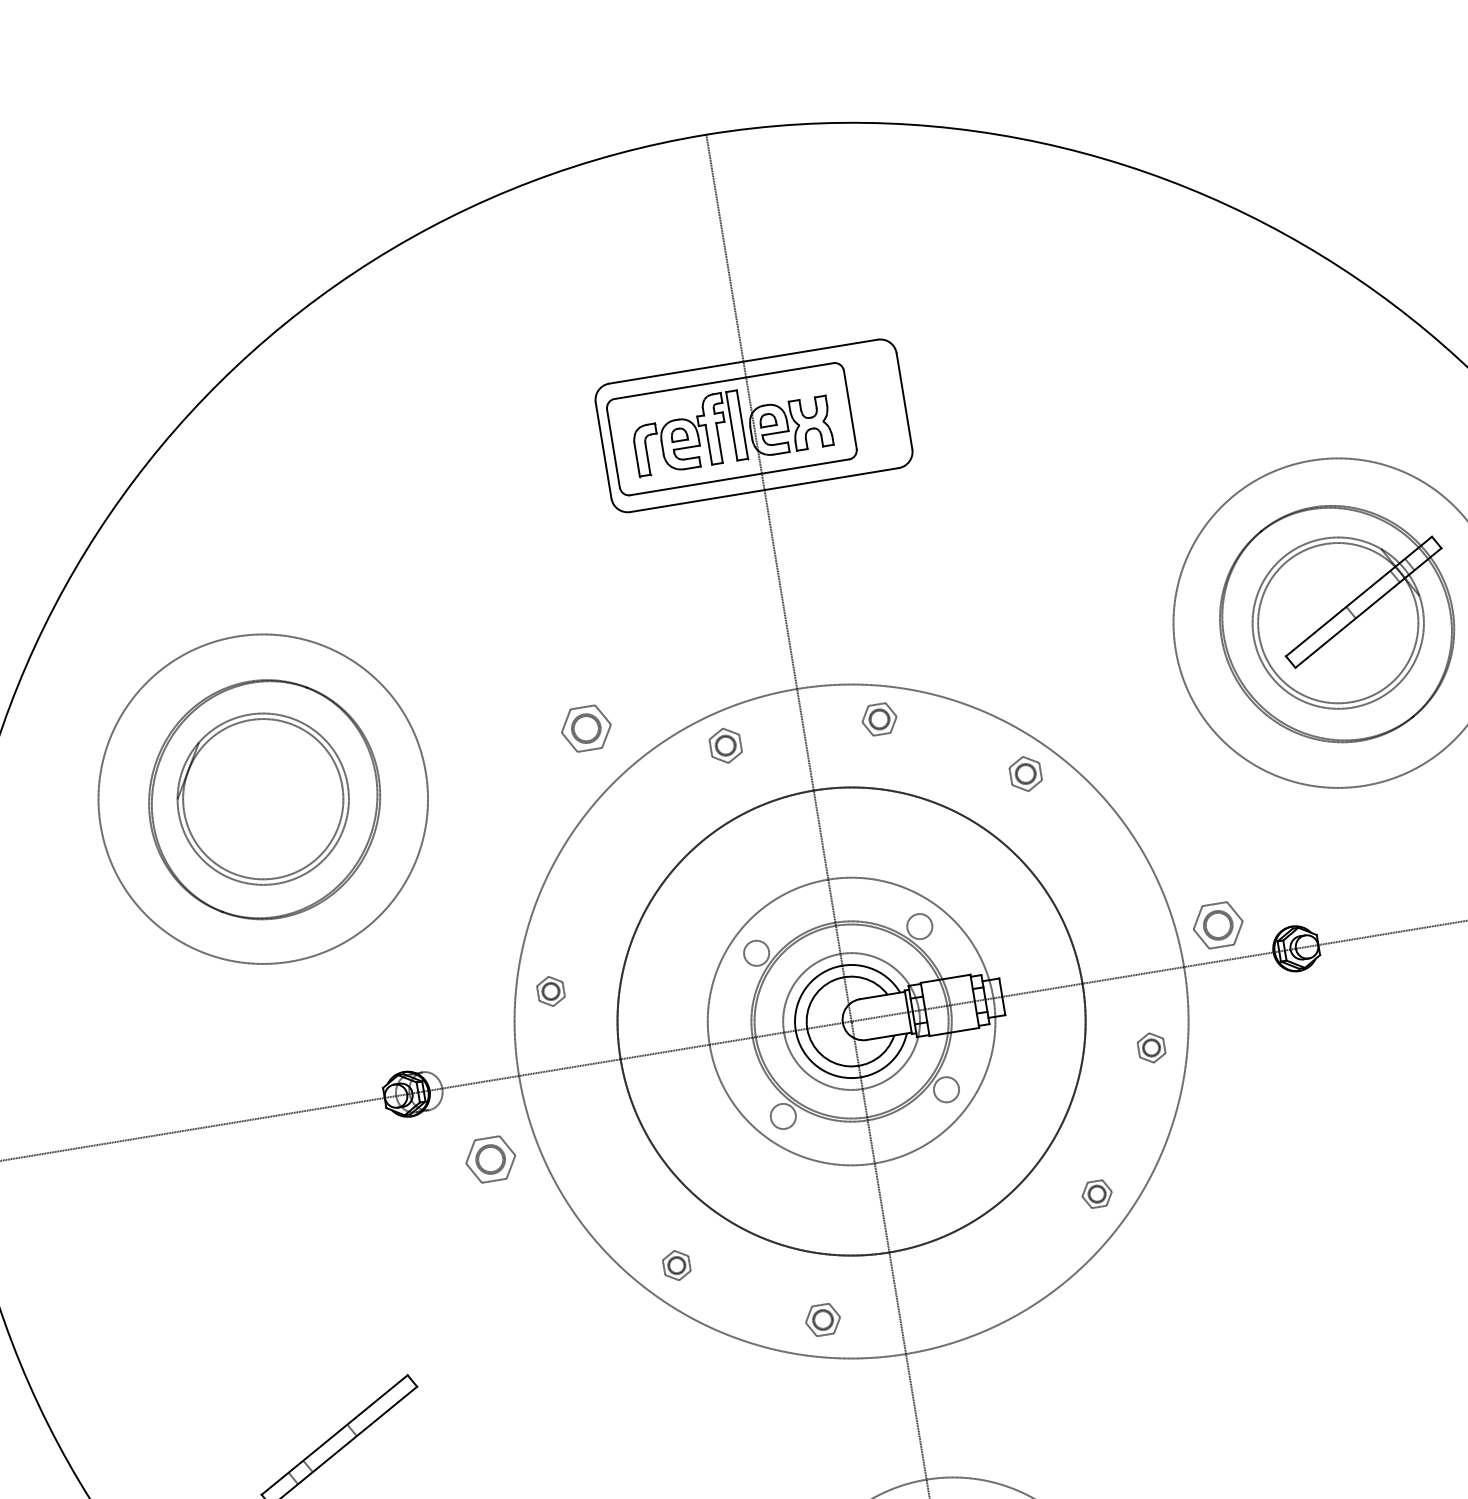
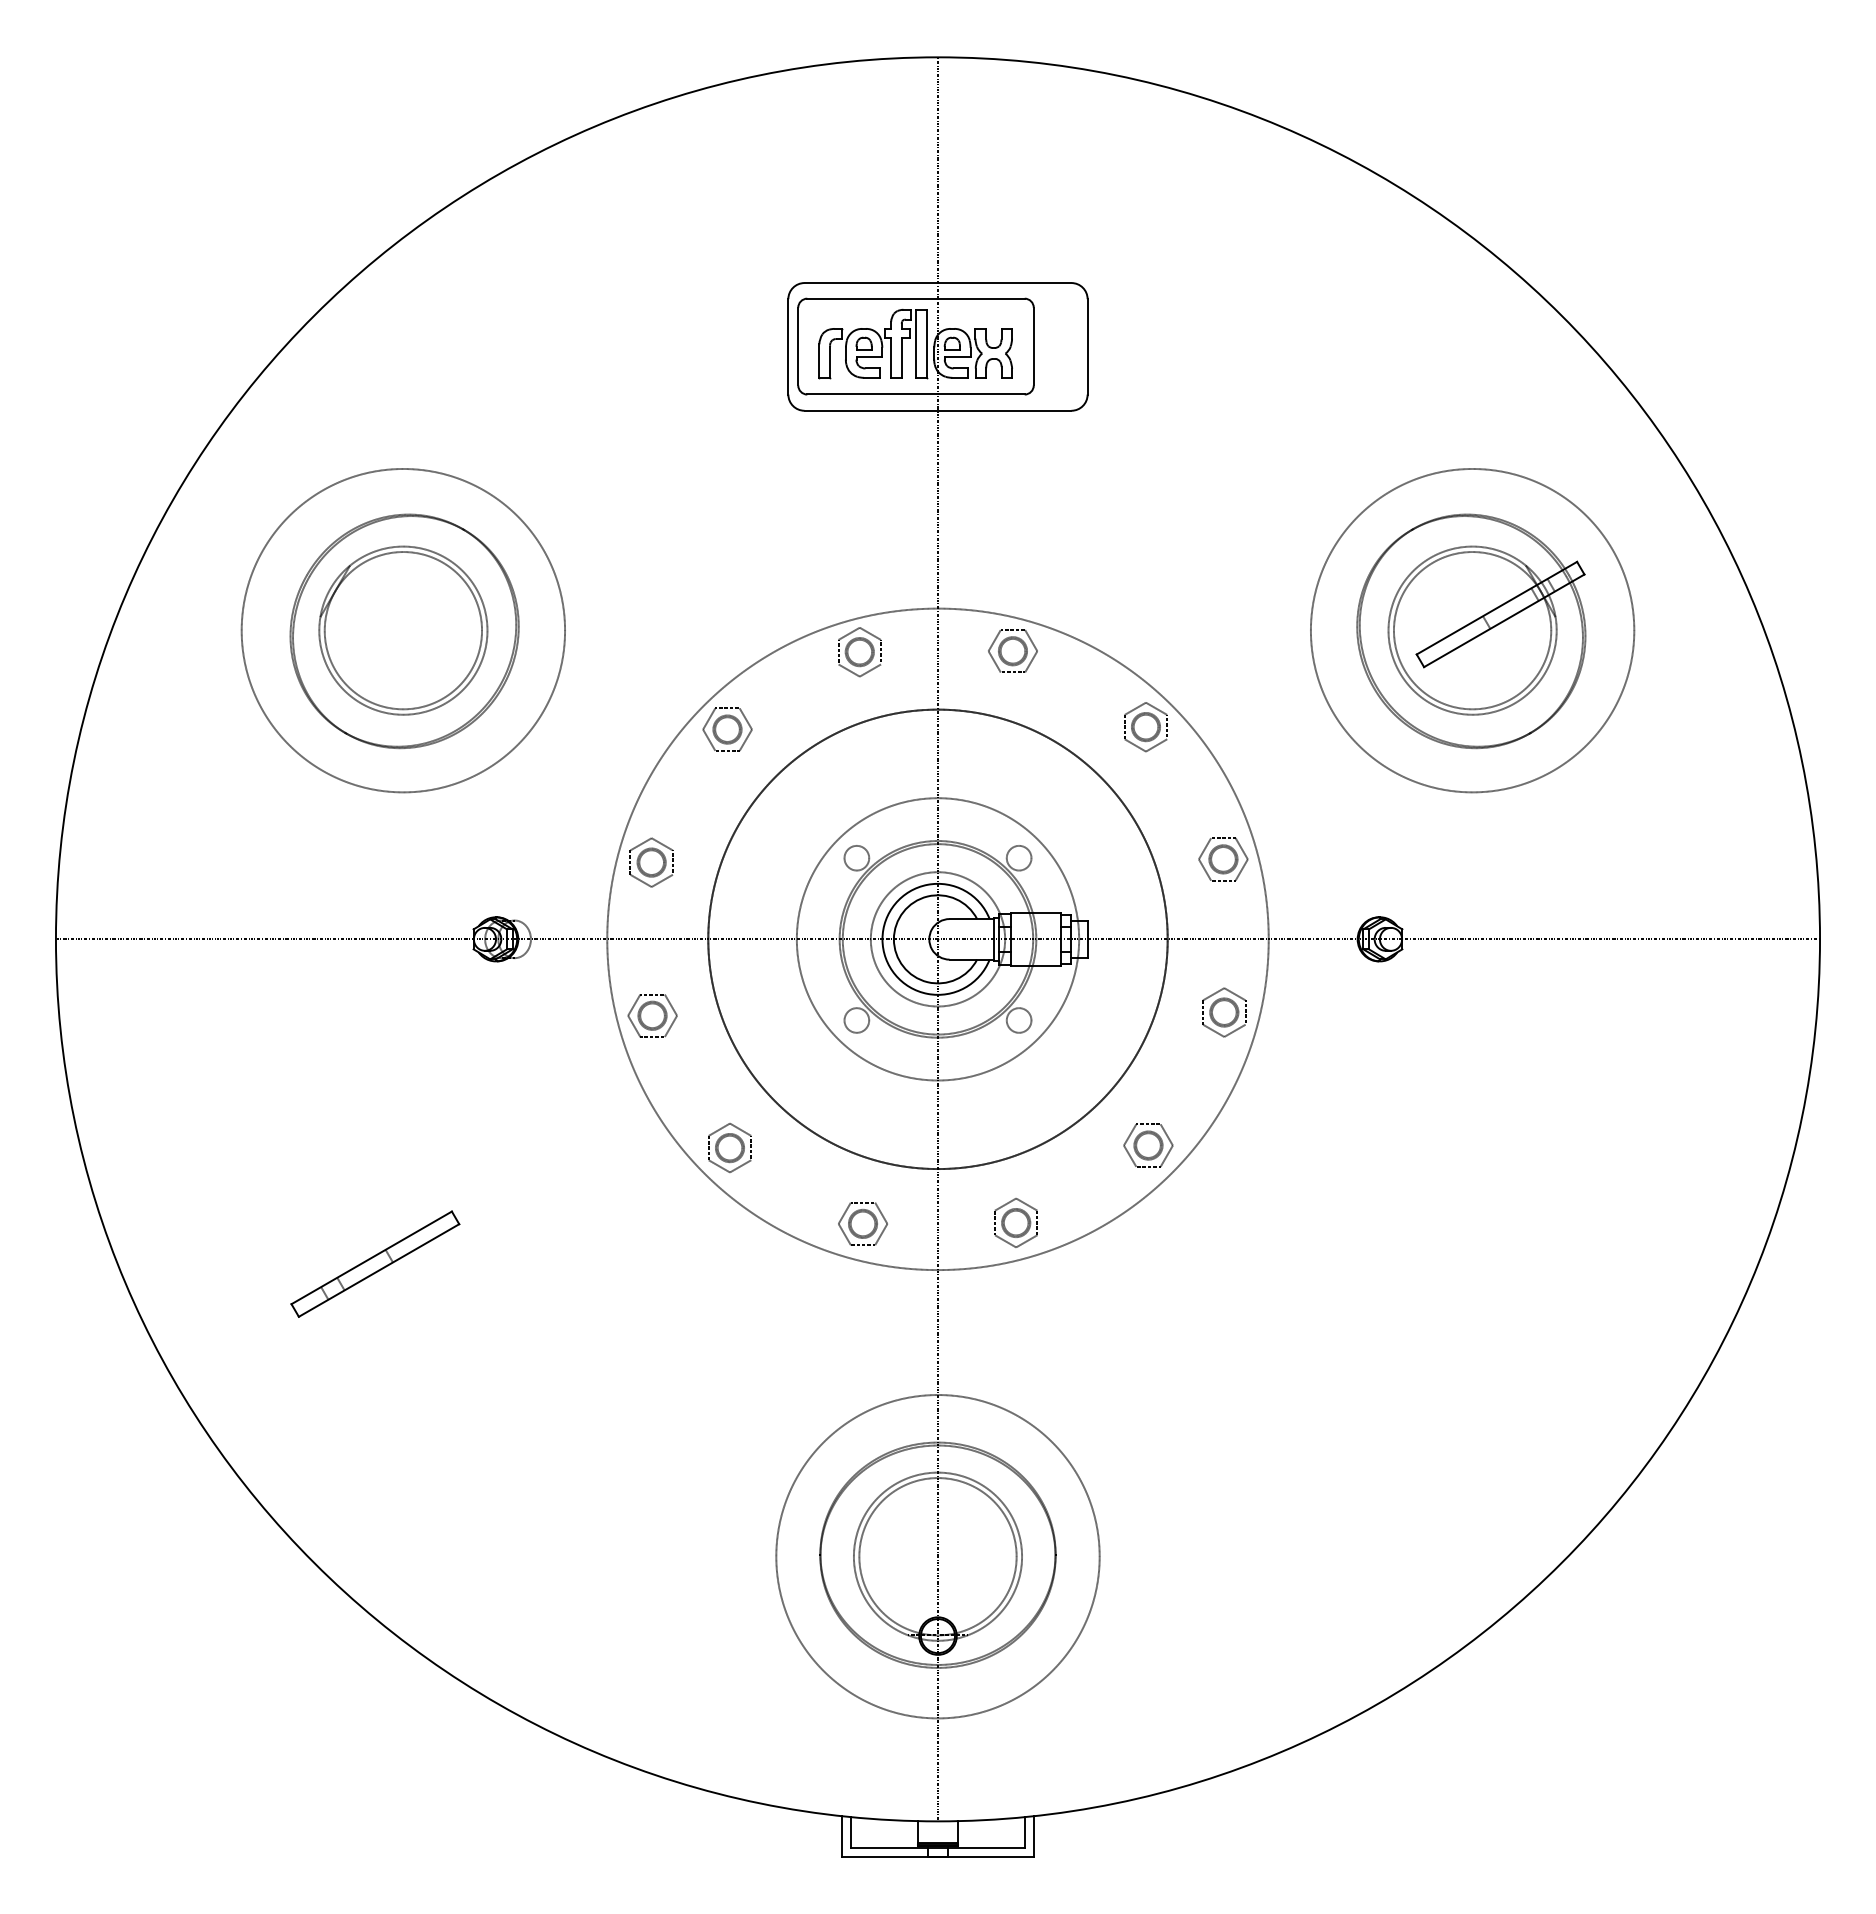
part: (878, 718) -> (1012, 650), size x1.43
part: (586, 728) -> (727, 729), moved
part: (725, 746) -> (859, 652), size x1.43
part: (1025, 774) -> (1145, 727), size x1.43
part: (1218, 925) -> (1223, 859), moved
part: (550, 991) -> (651, 862), size x1.67
part: (1151, 1047) -> (1224, 1012), size x1.67
part: (490, 1159) -> (652, 1015), moved
part: (1097, 1194) -> (1148, 1145), size x1.67
part: (676, 1265) -> (729, 1147), size x1.67
part: (976, 1293) -> (1015, 1222), added
part: (822, 1319) -> (862, 1223), size x1.43

